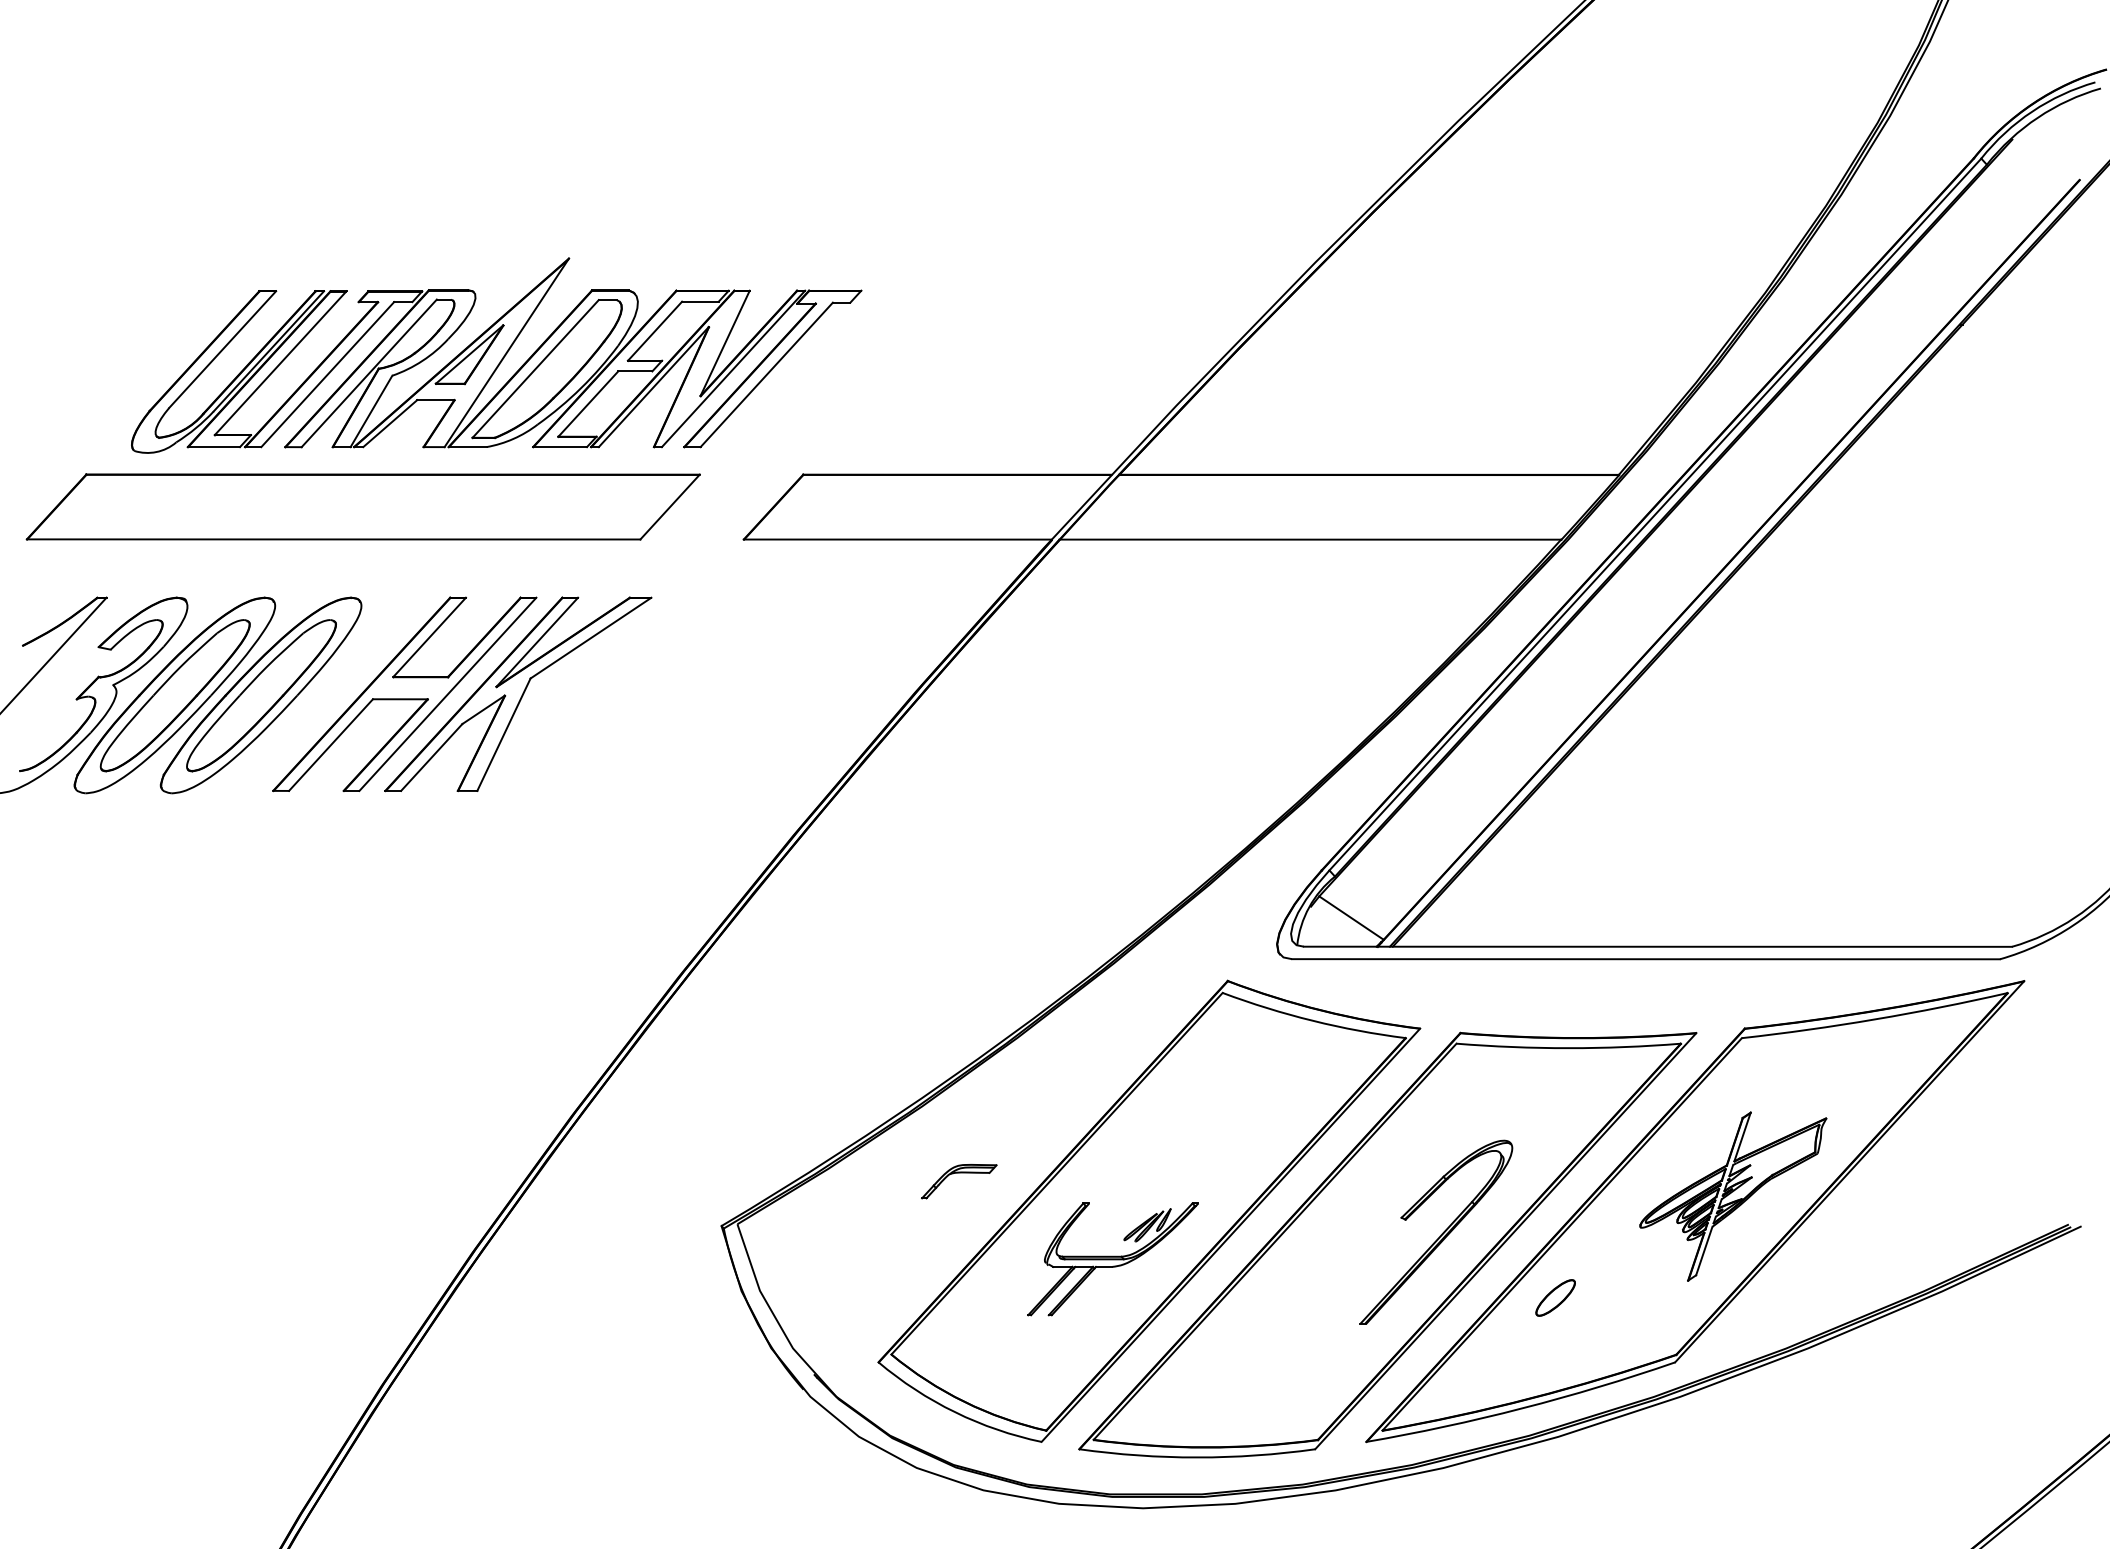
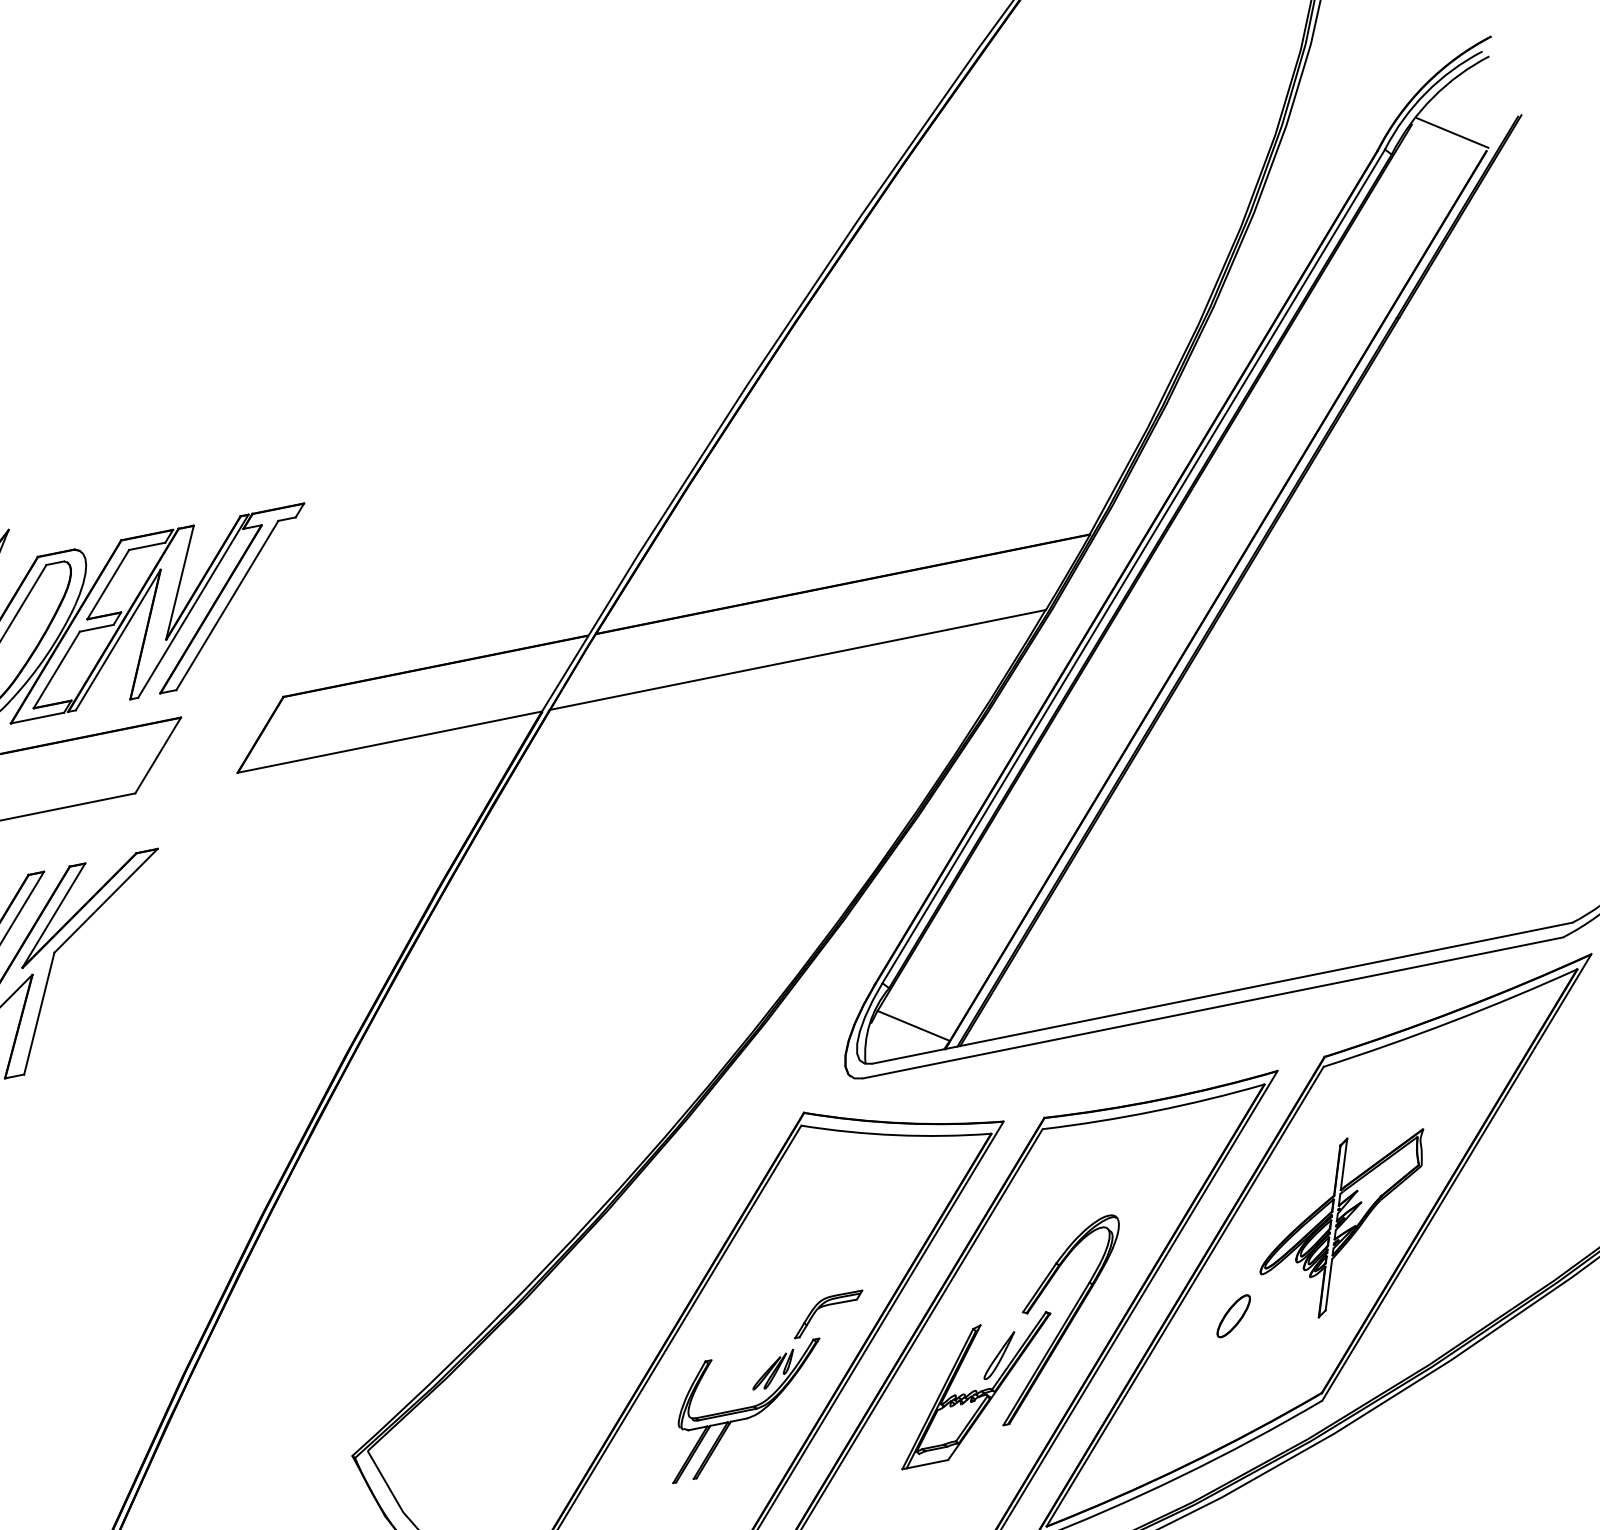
line: (2050, 155) -> (1452, 132), added
part: (959, 1173) -> (827, 1306), moved
part: (1340, 1284) -> (975, 1390), added
part: (1555, 1297) -> (1233, 1315), moved

